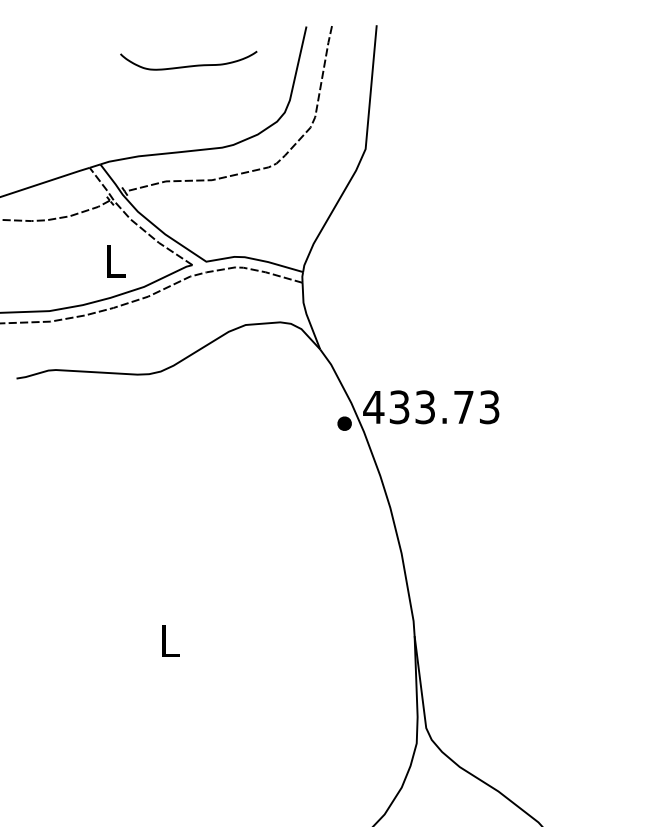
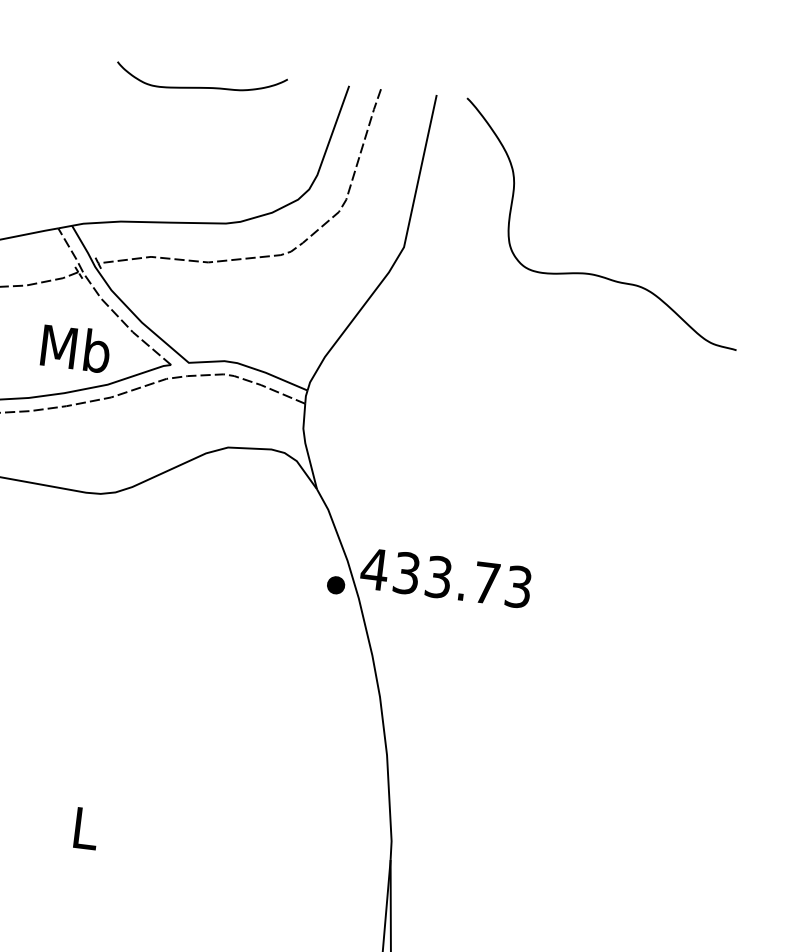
curve: (188, 65) -> (200, 86), moved
curve: (519, 151) -> (594, 273), added
text: (115, 261) -> (76, 348), L -> Mb

